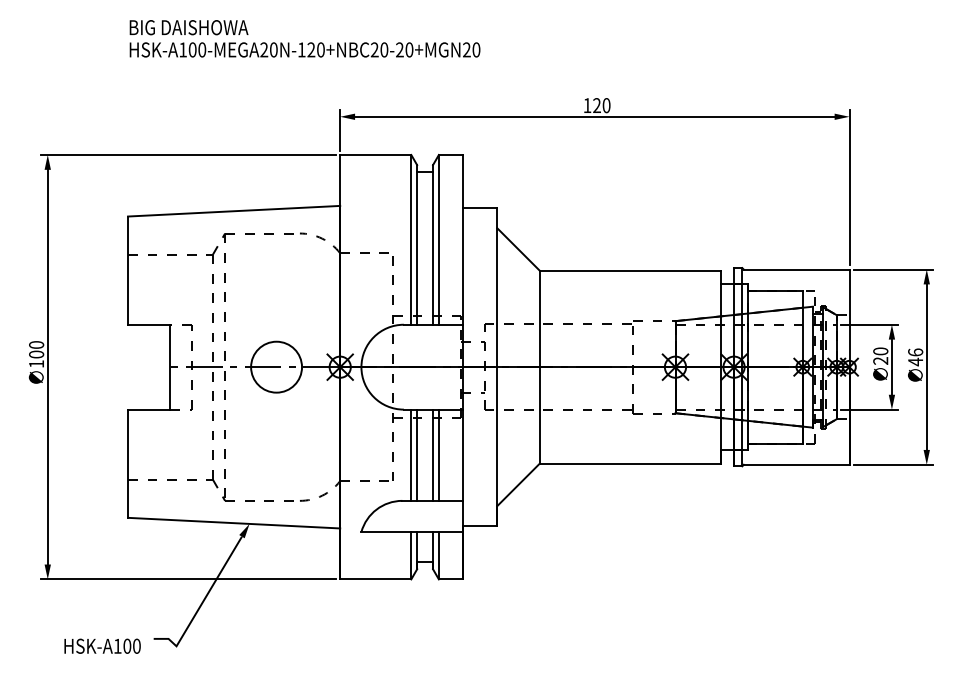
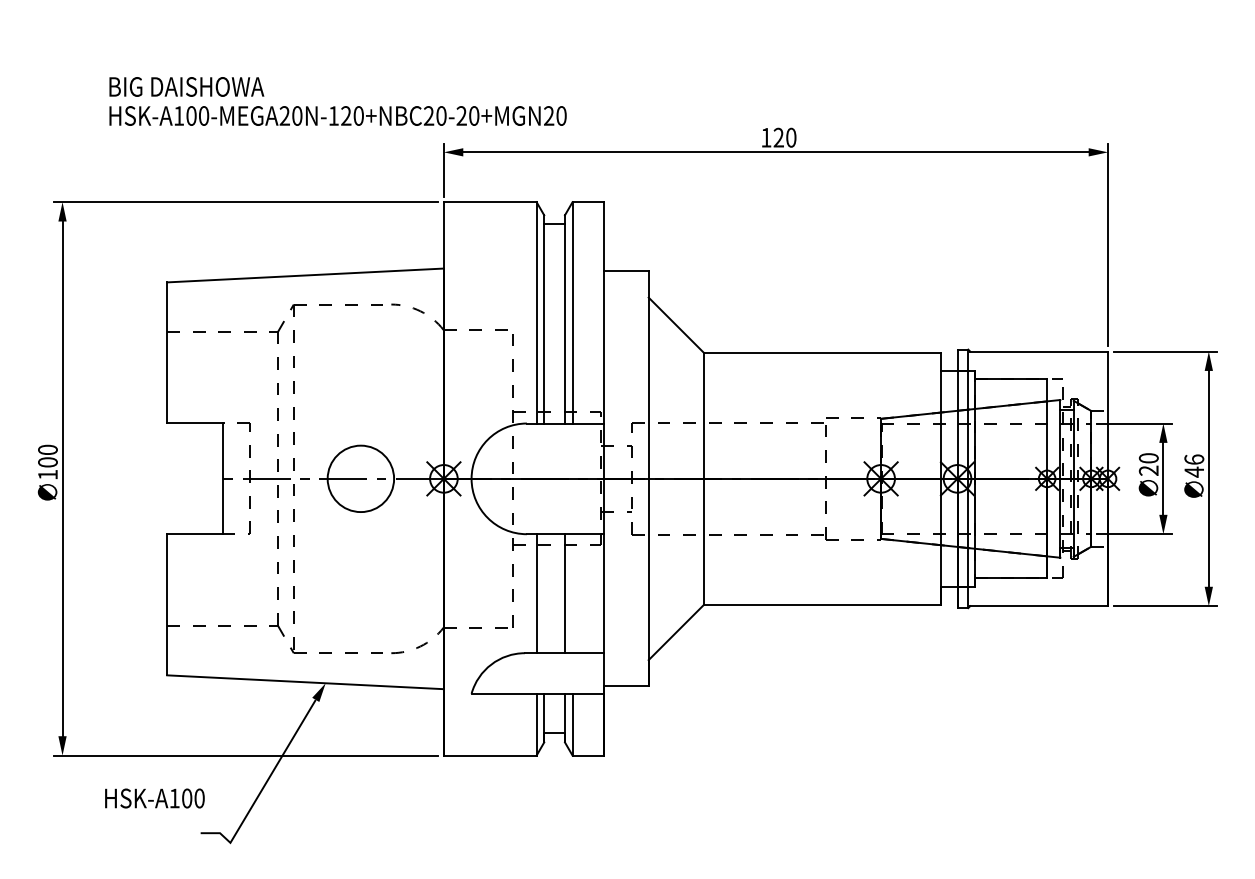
text: (304, 38) -> (337, 101), moved
line: (417, 454) -> (544, 592), removed
line: (438, 454) -> (572, 592), removed
text: (102, 645) -> (154, 797), moved

